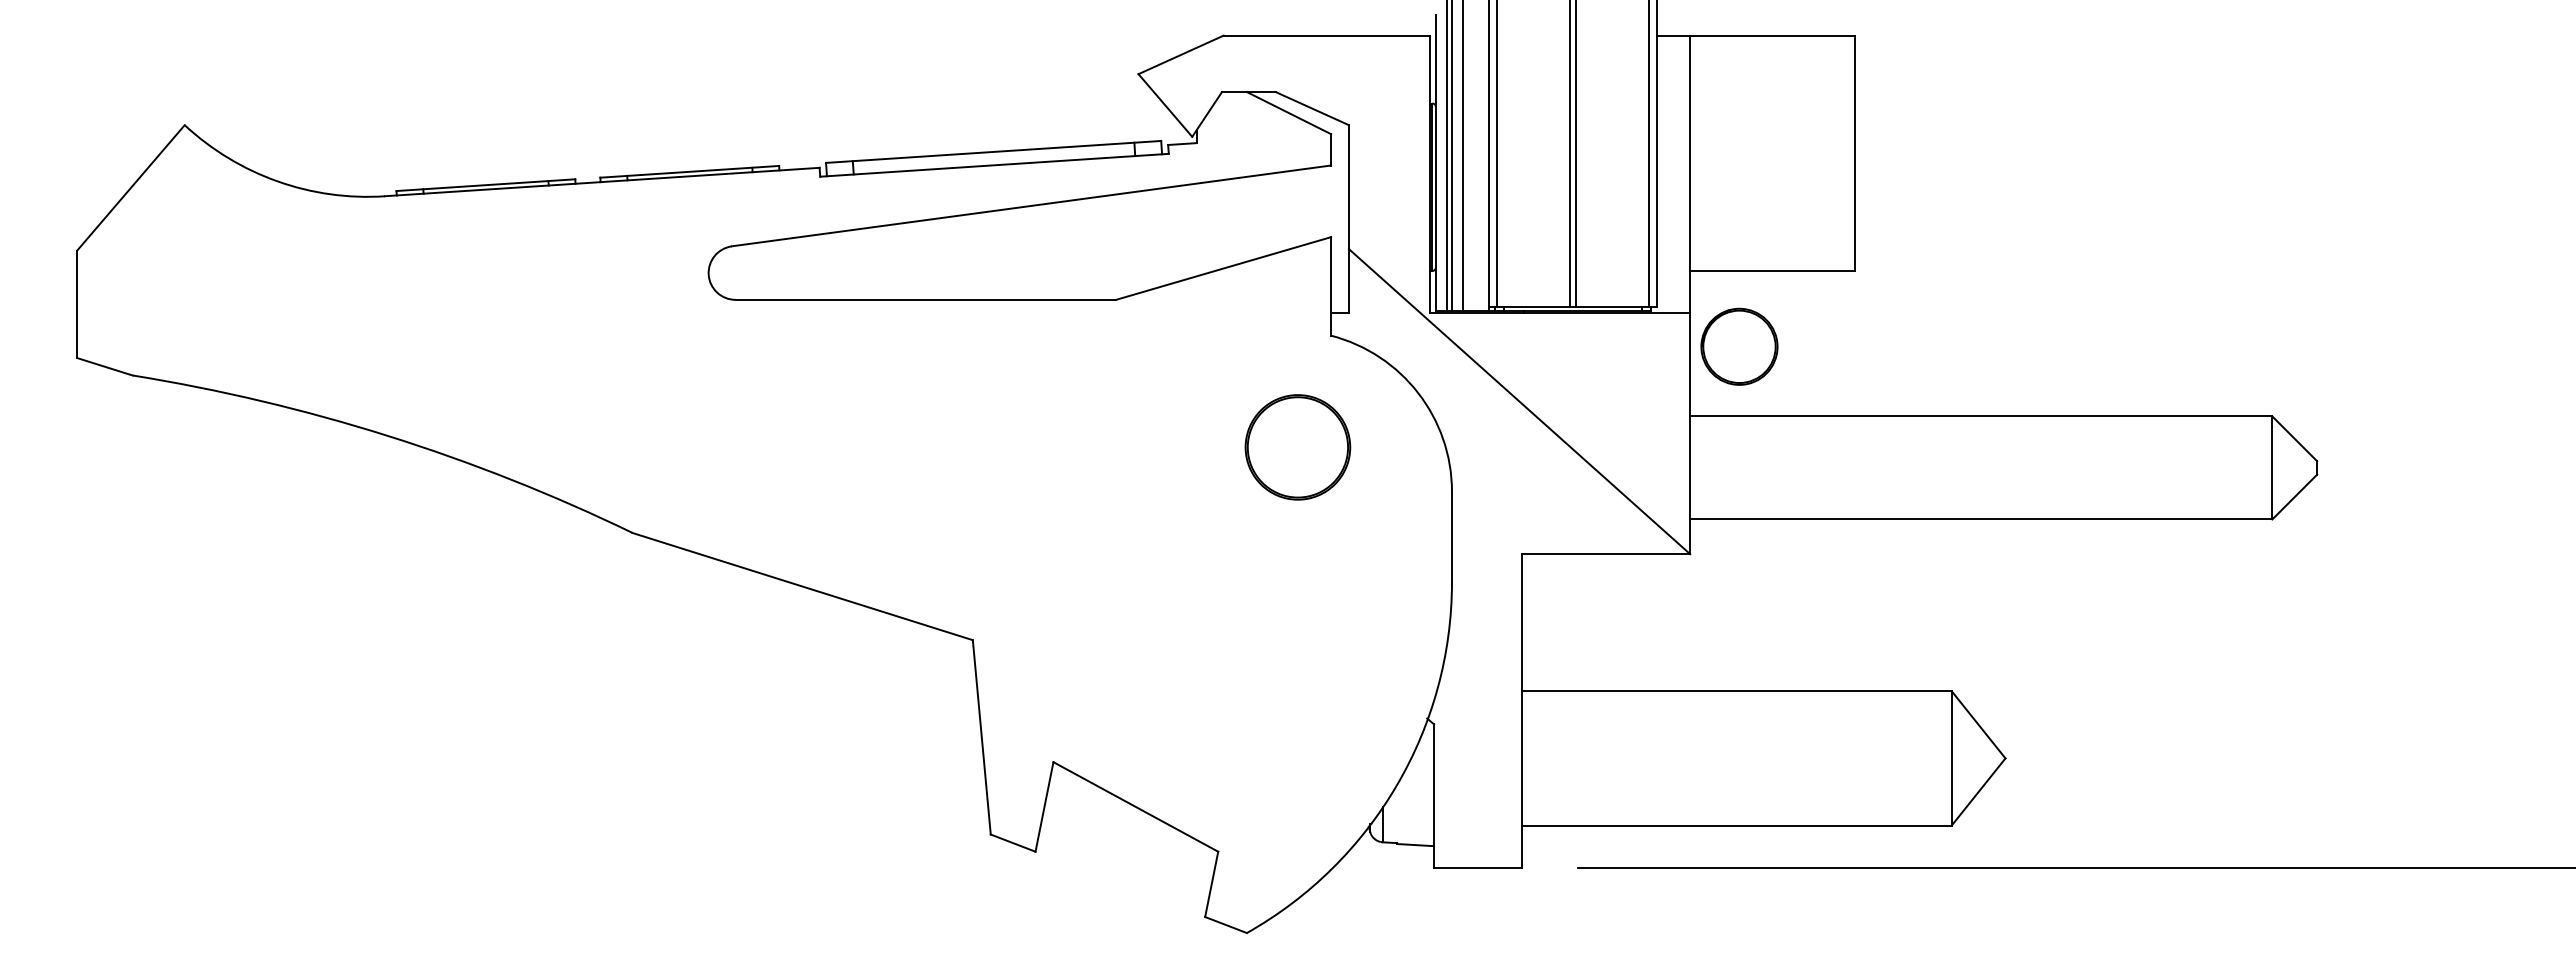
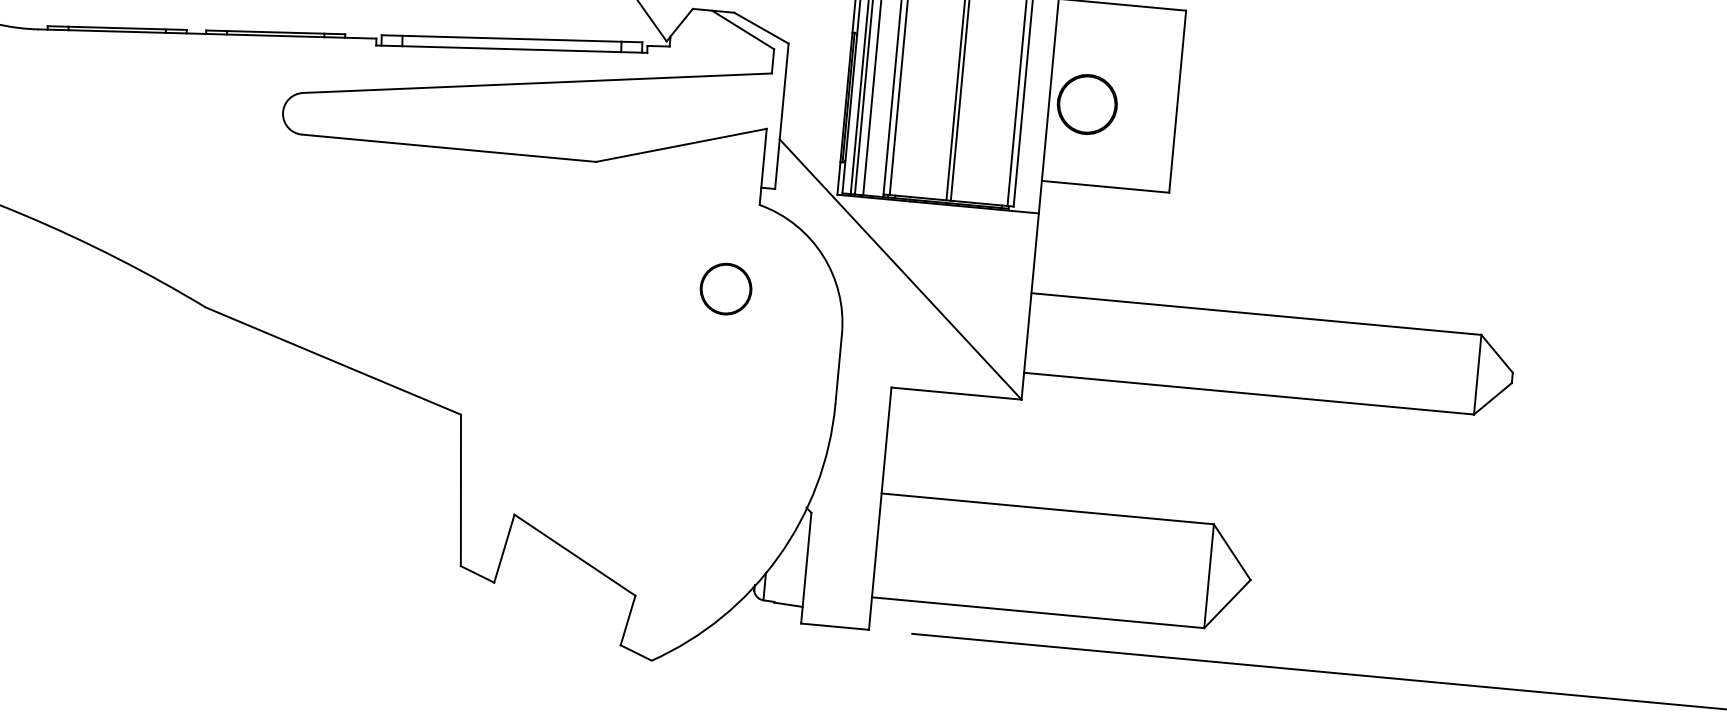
part: (1739, 346) -> (1087, 104), moved
part: (1297, 447) -> (725, 289), size x0.62

